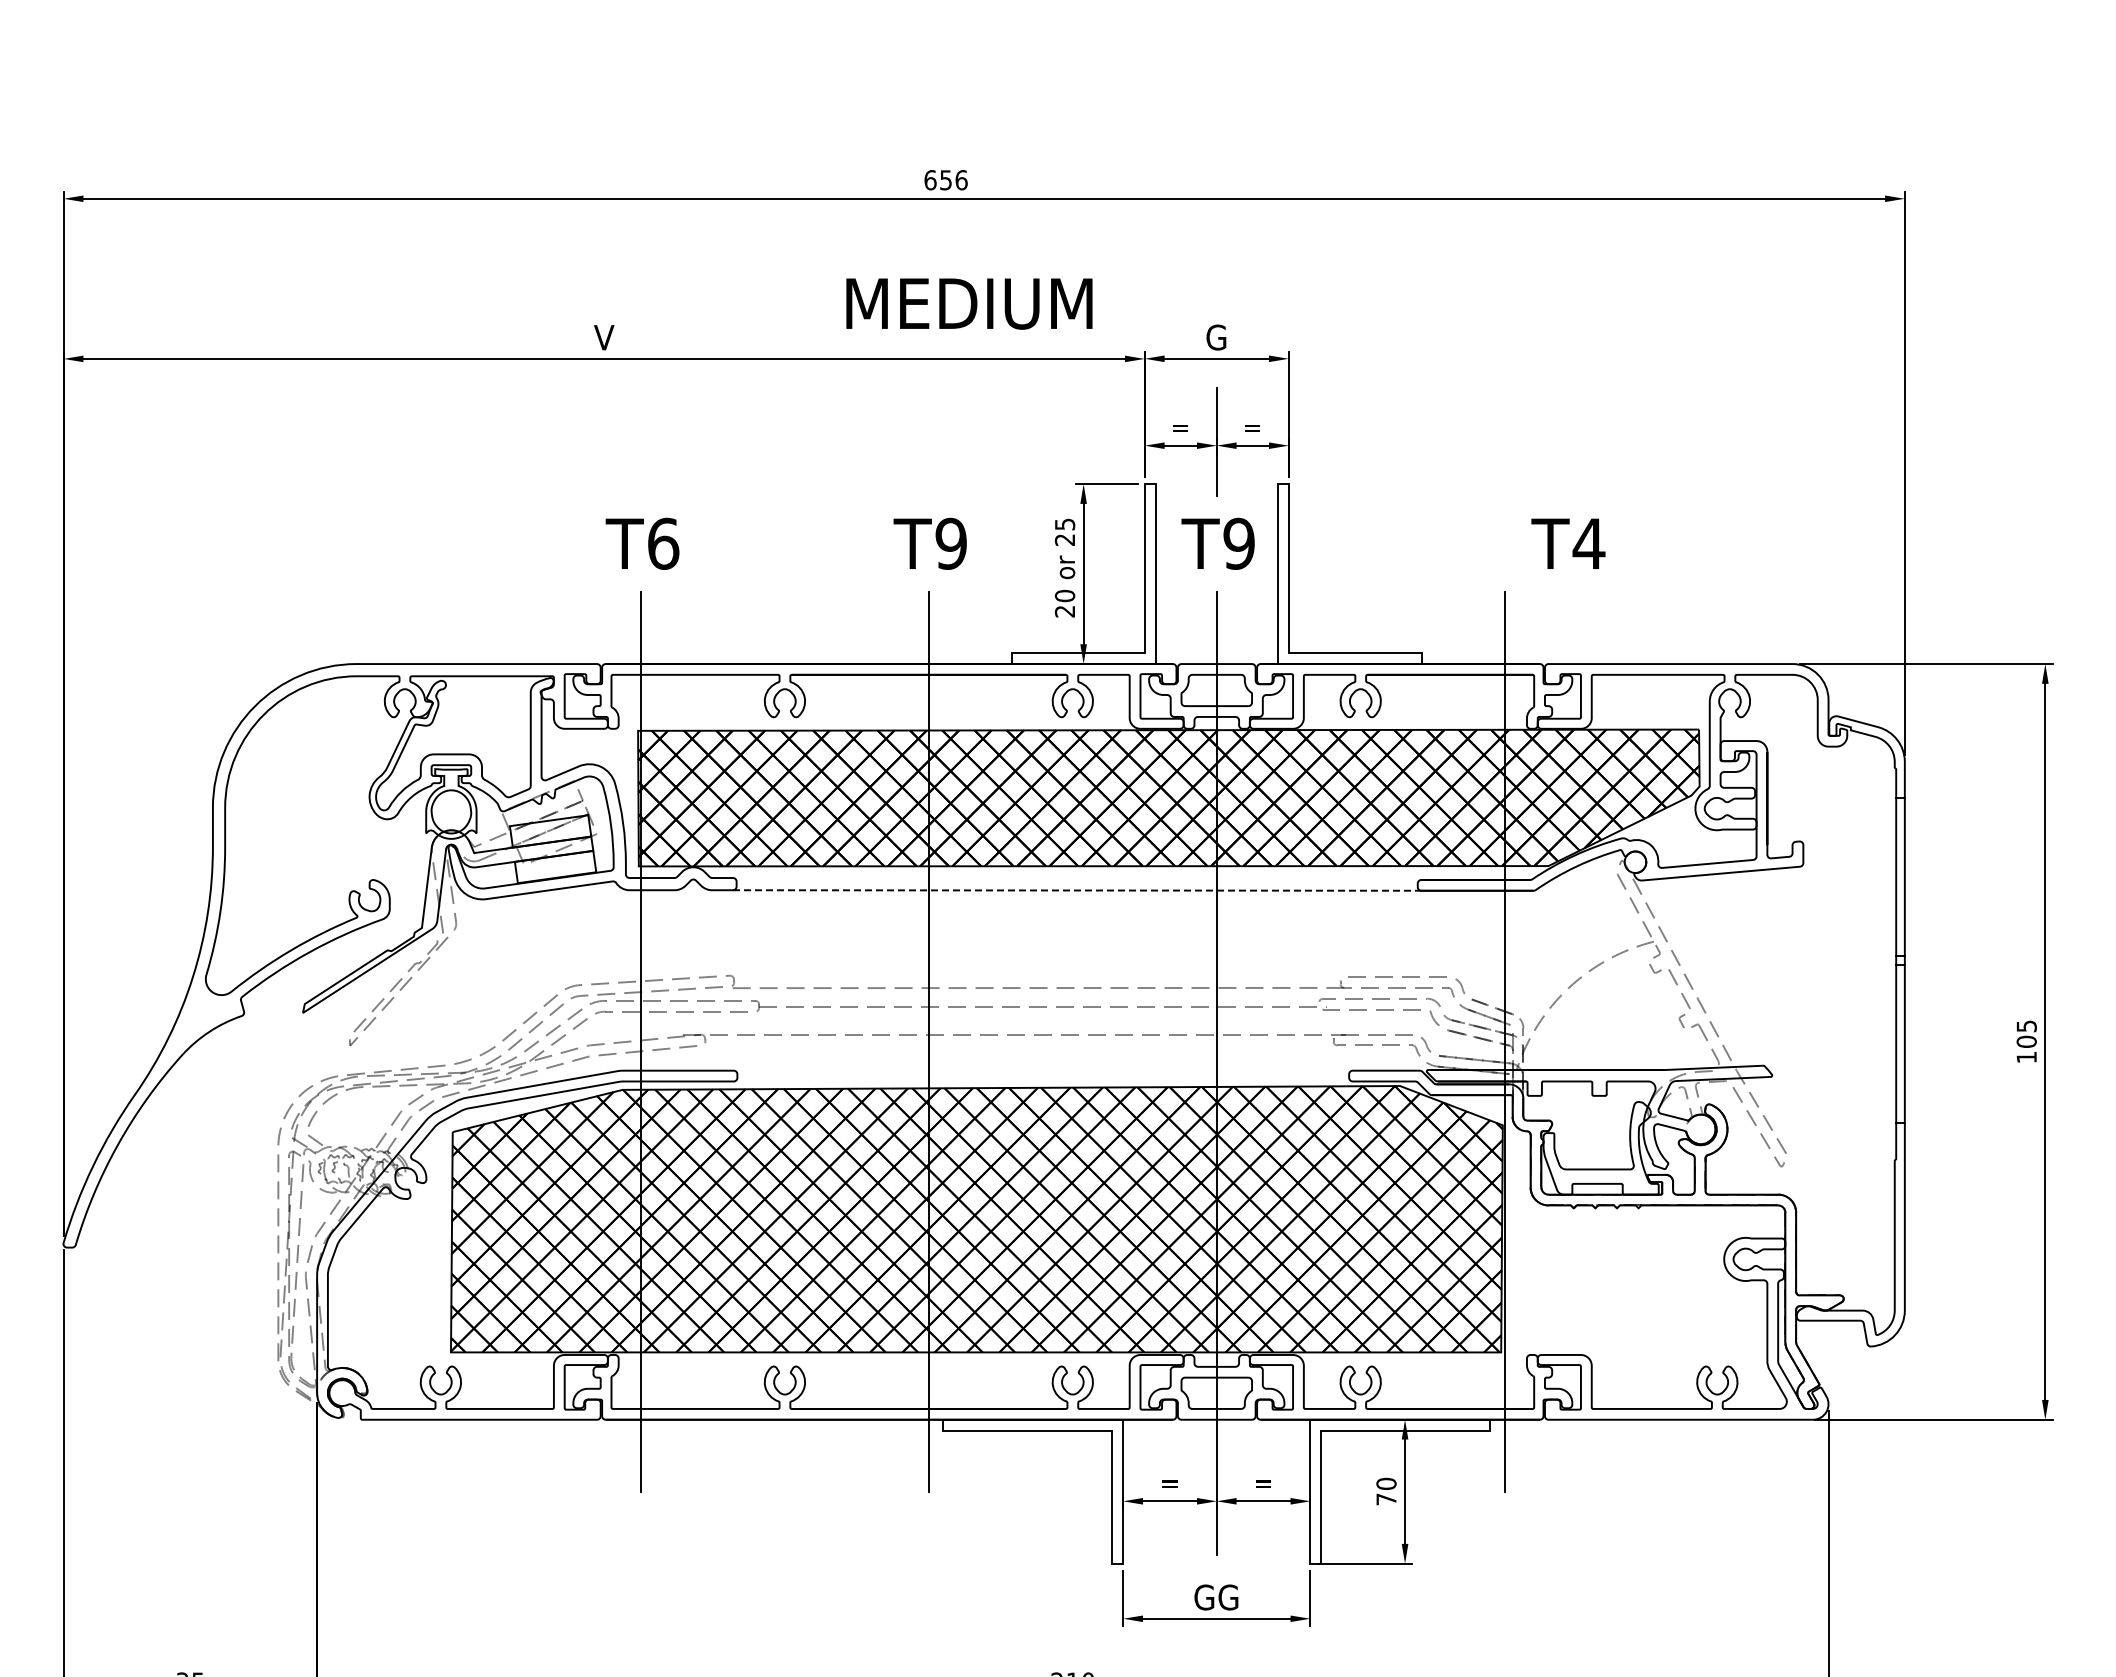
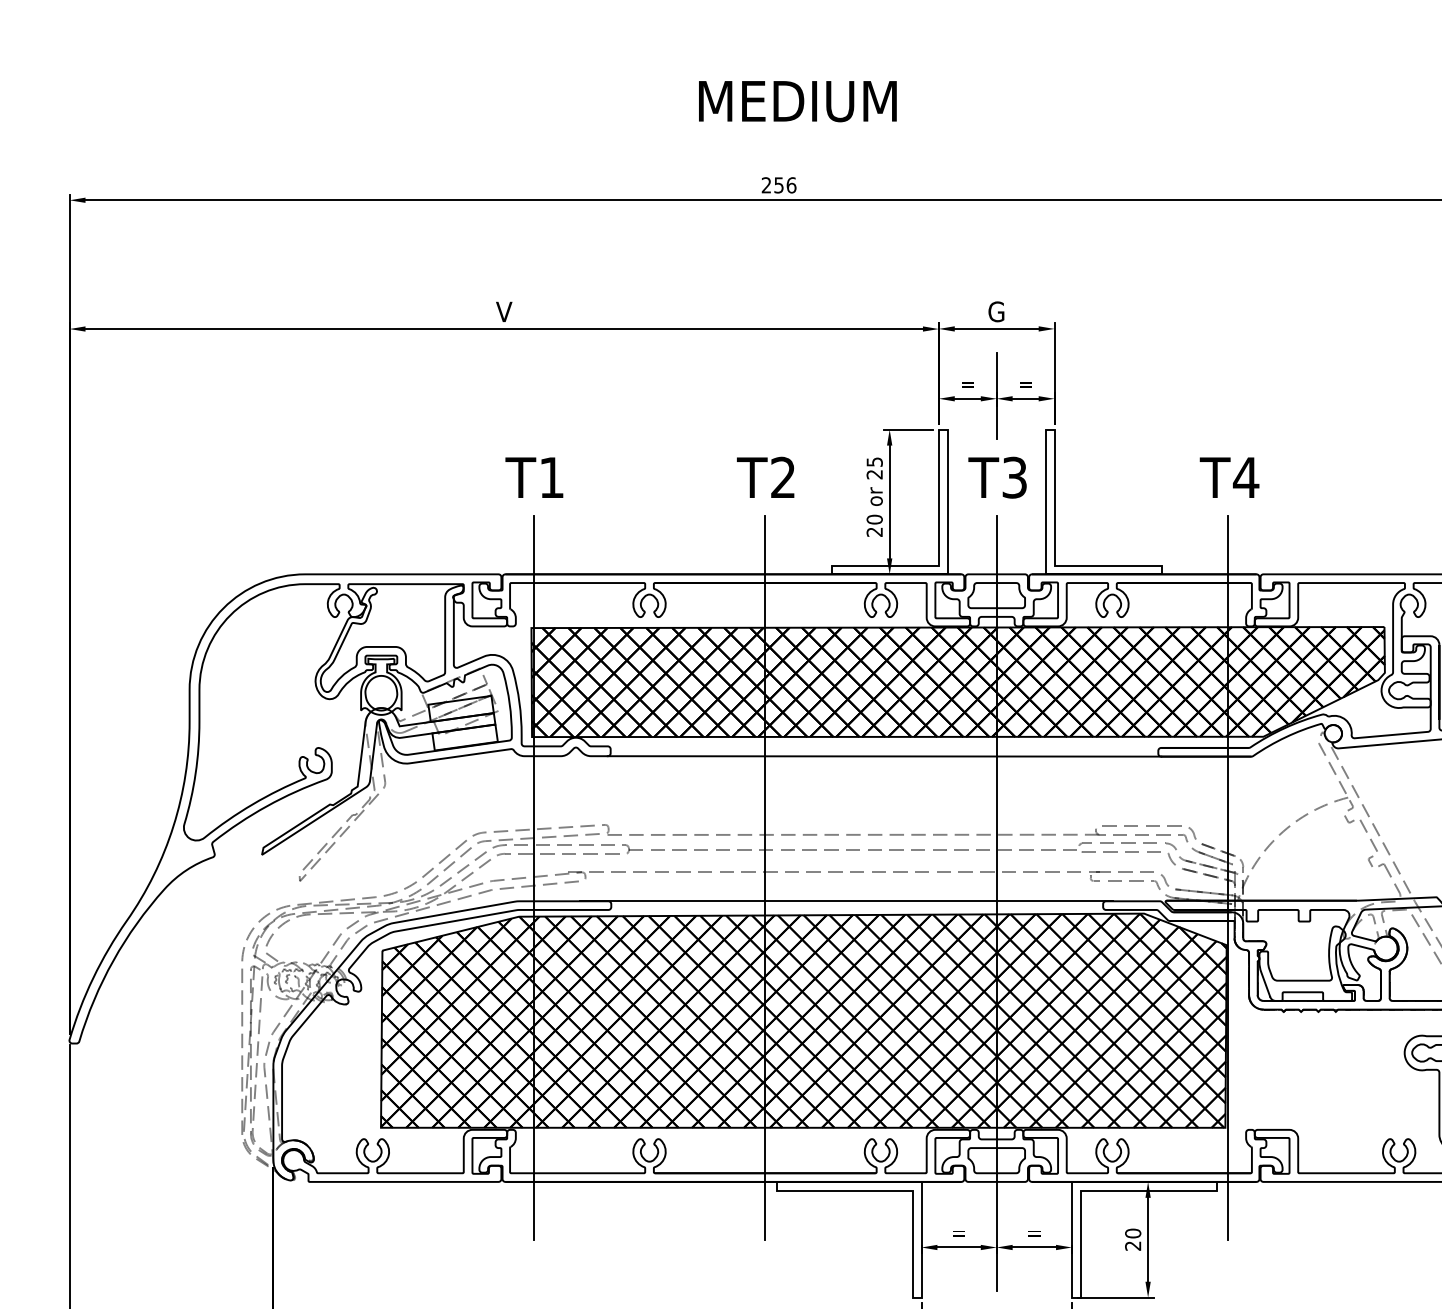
text: (930, 180) -> (766, 185), 656 -> 256
text: (969, 303) -> (797, 101), moved
text: (663, 543) -> (551, 477), T6 -> T1
text: (950, 543) -> (782, 477), T9 -> T2
text: (1238, 543) -> (1014, 477), T9 -> T3
text: (1568, 543) -> (1229, 477), moved
line: (1077, 890) -> (884, 756), dashed -> solid
line: (1029, 1070) -> (846, 901), added
text: (1386, 1499) -> (1133, 1246), 70 -> 20

